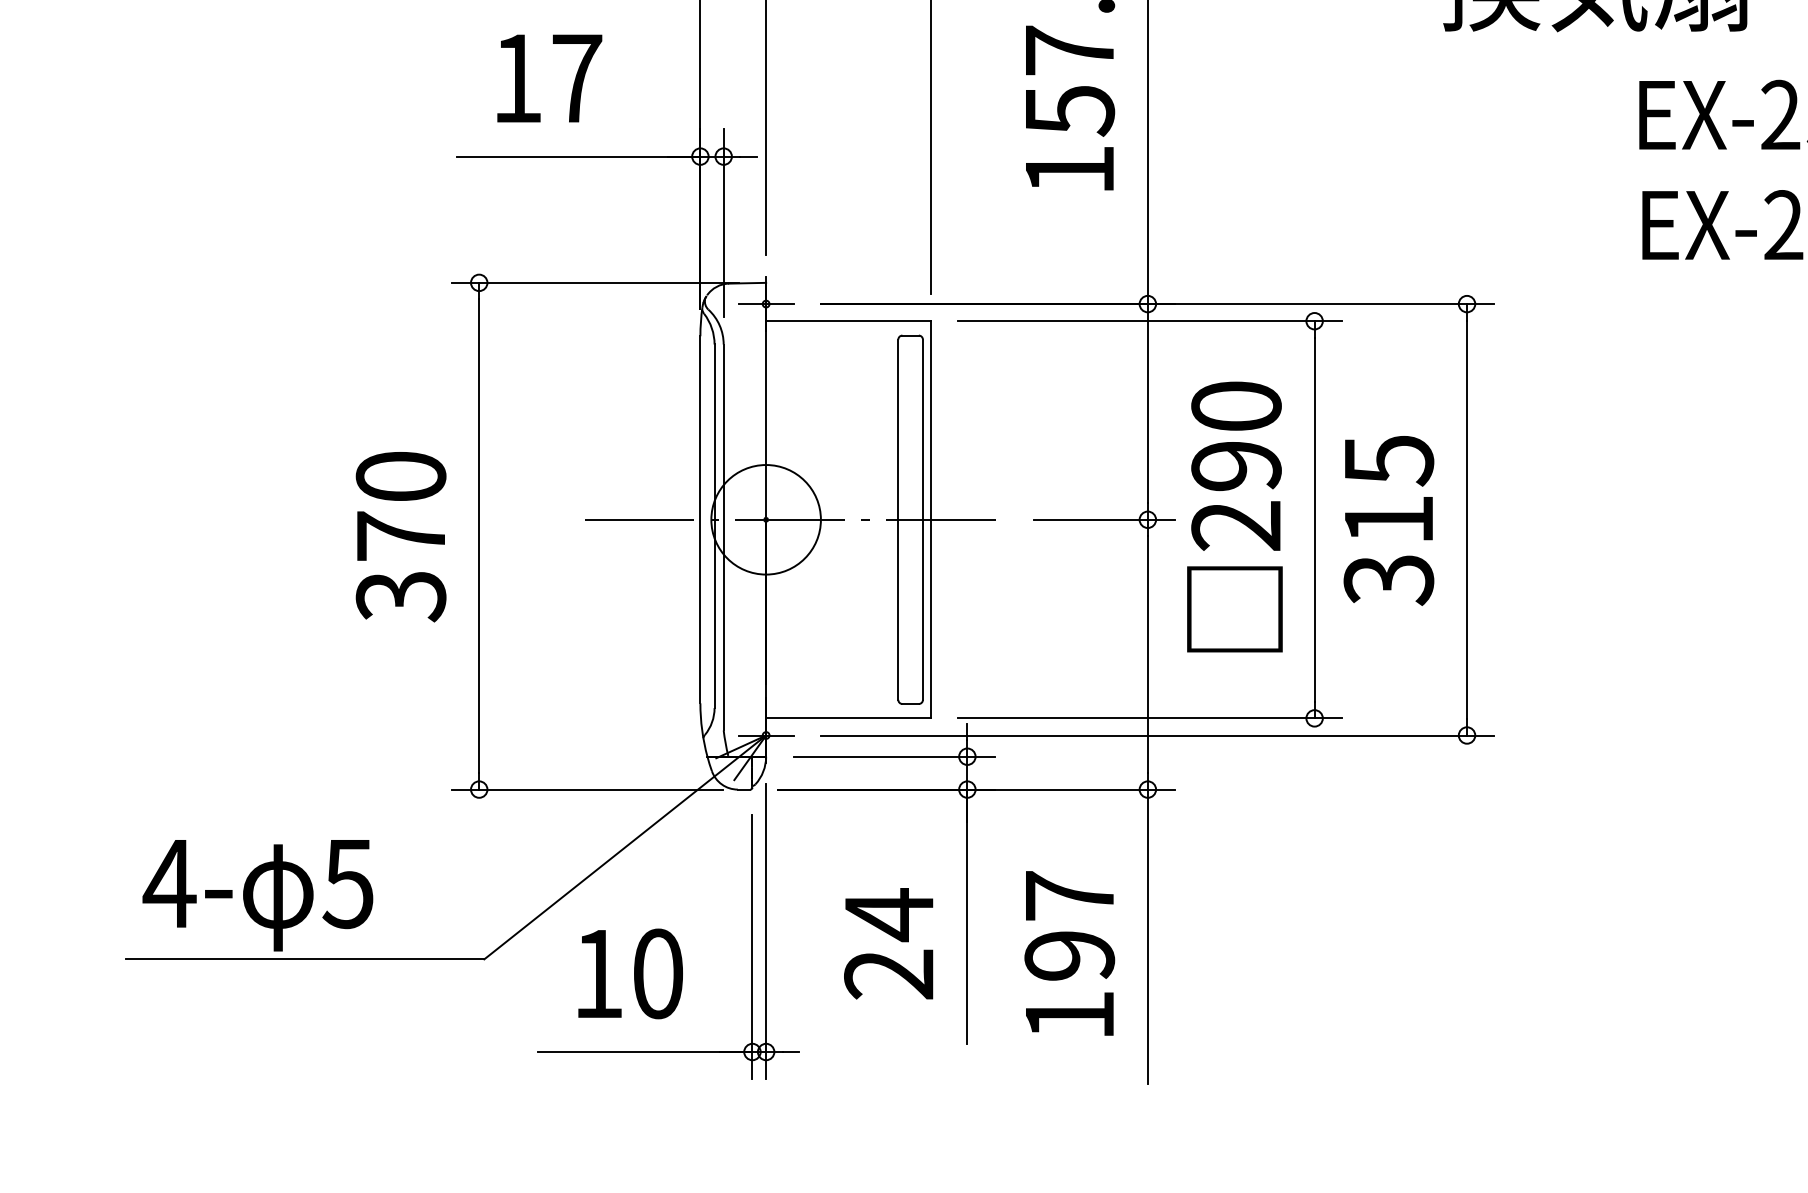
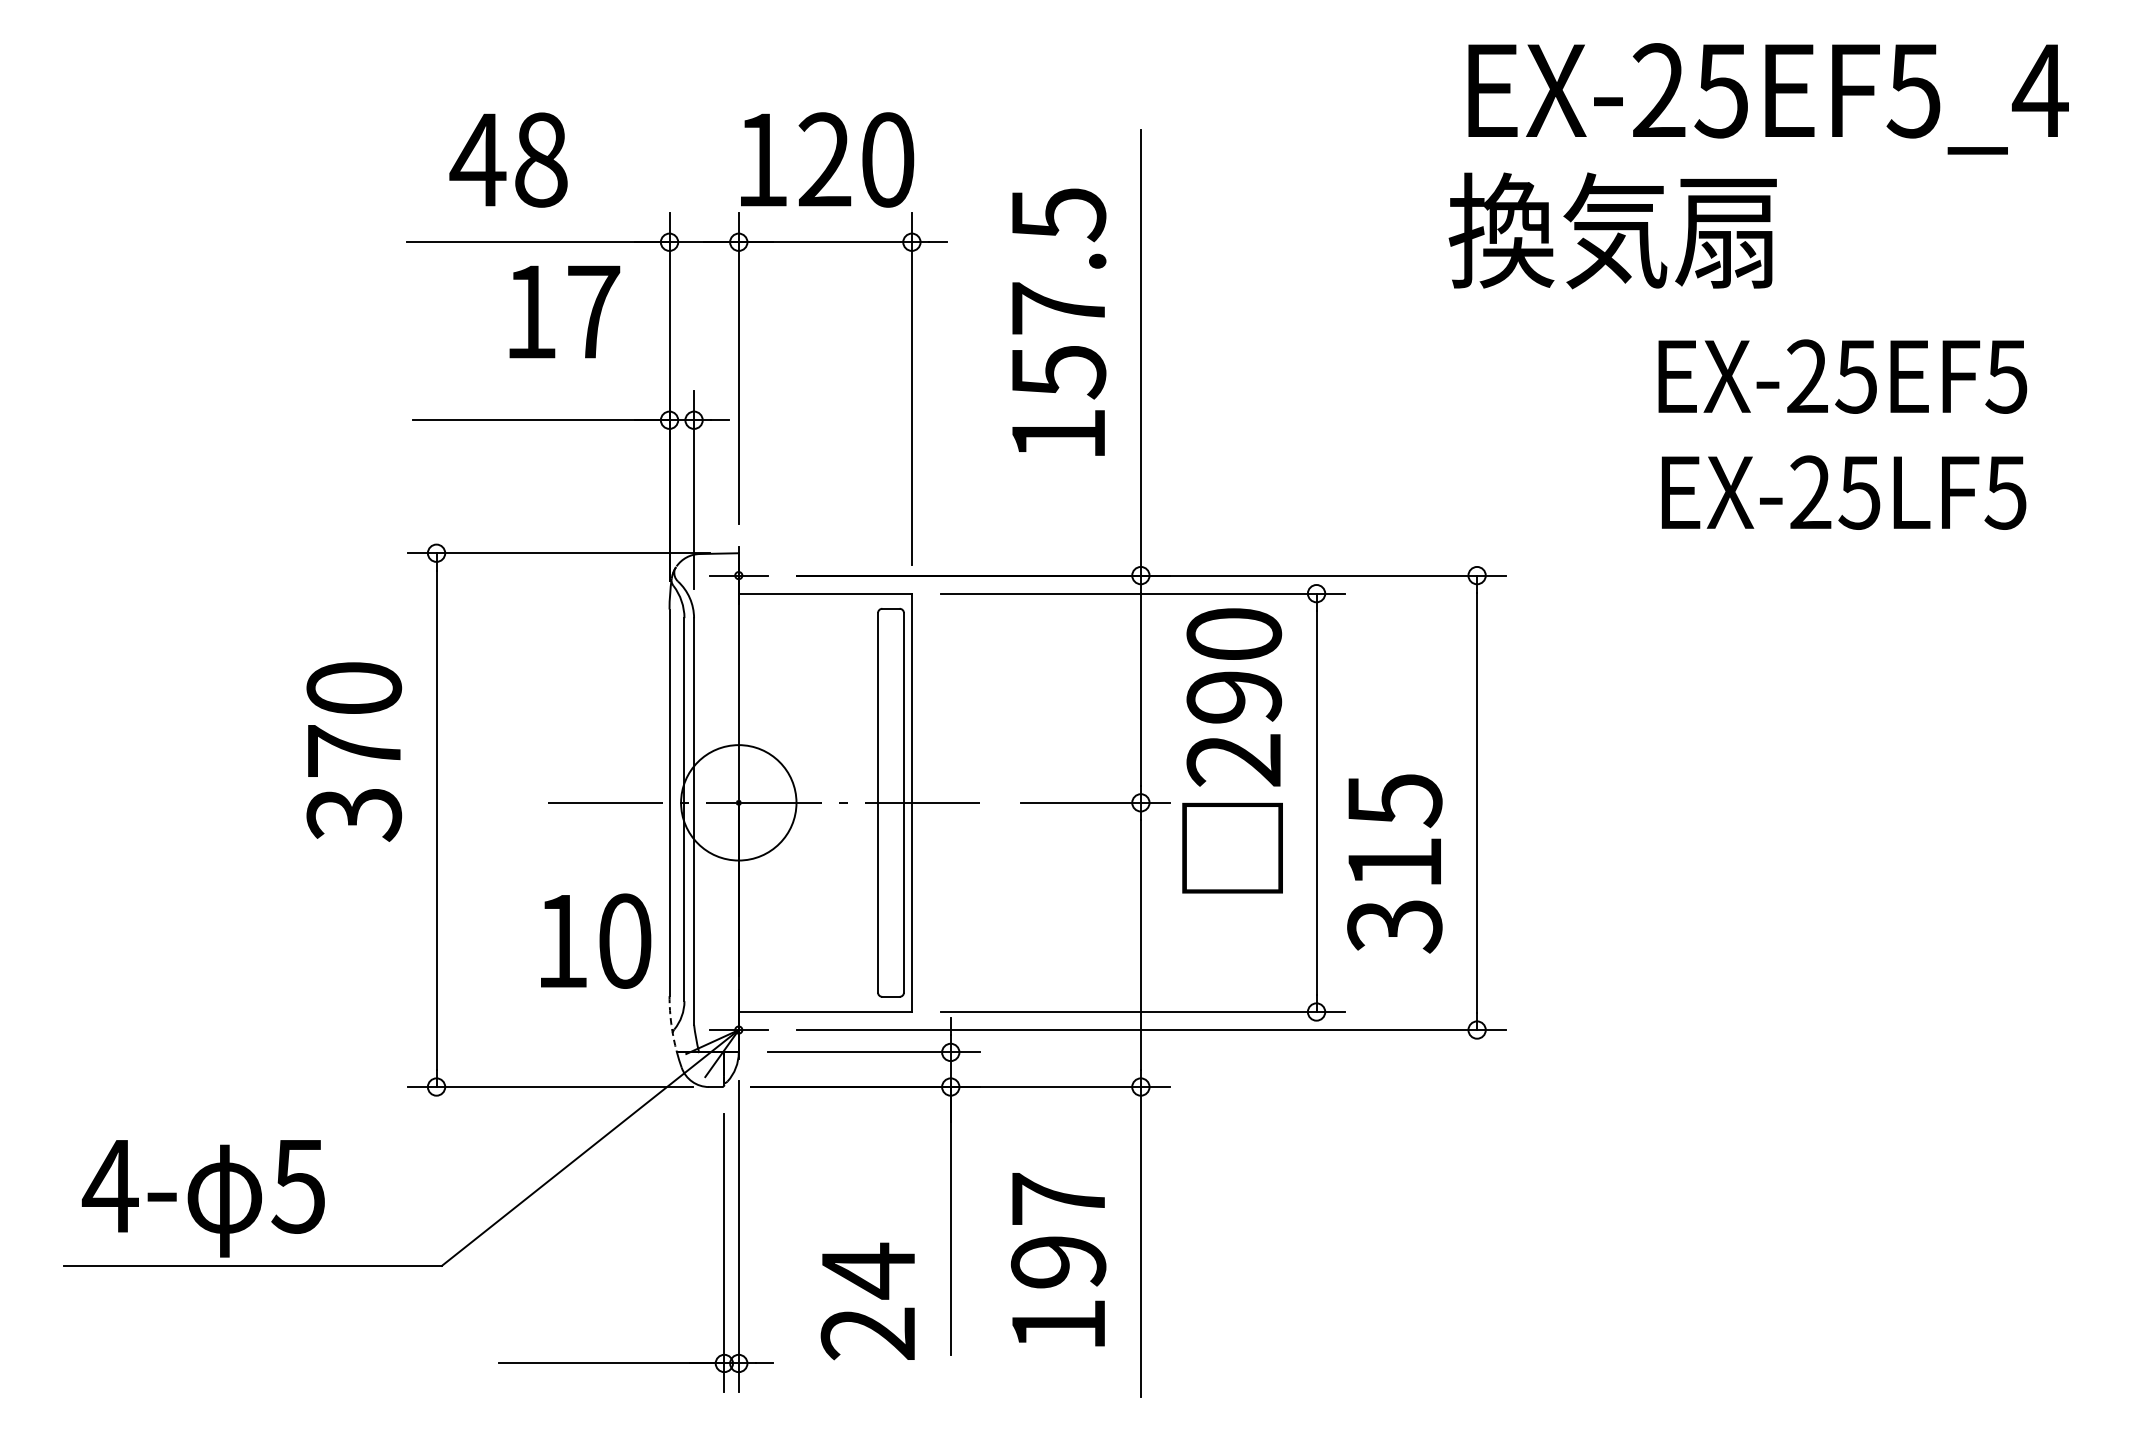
text: (549, 78) -> (564, 311), moved
text: (1234, 516) -> (1232, 750), moved
text: (1388, 520) -> (1394, 863), moved
text: (401, 536) -> (354, 751), moved
arc: (702, 730) -> (671, 1024), solid -> dashed
text: (888, 943) -> (867, 1301), moved
text: (631, 973) -> (596, 940), moved

